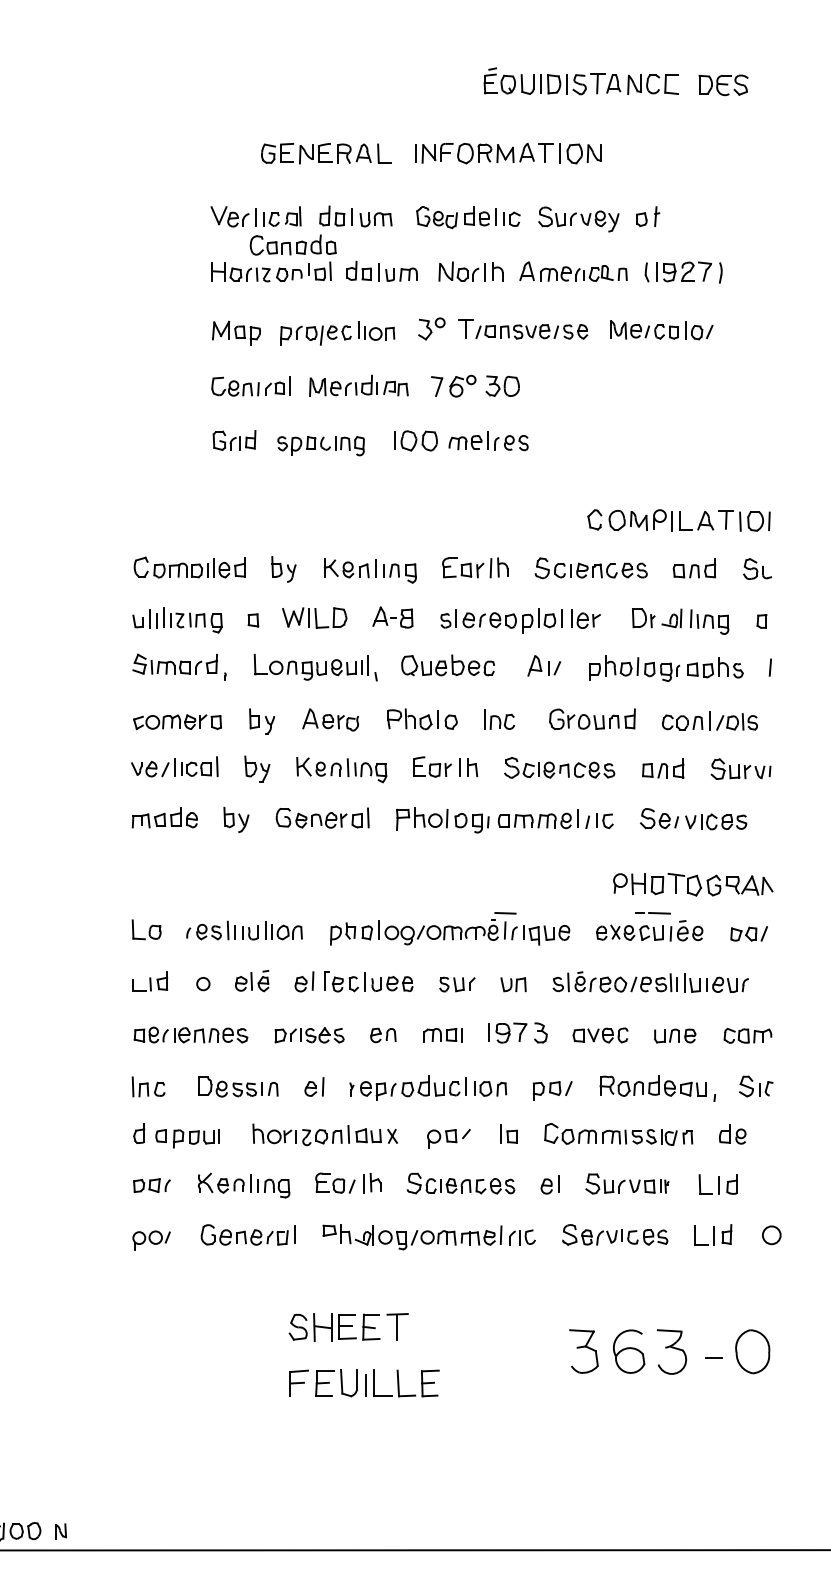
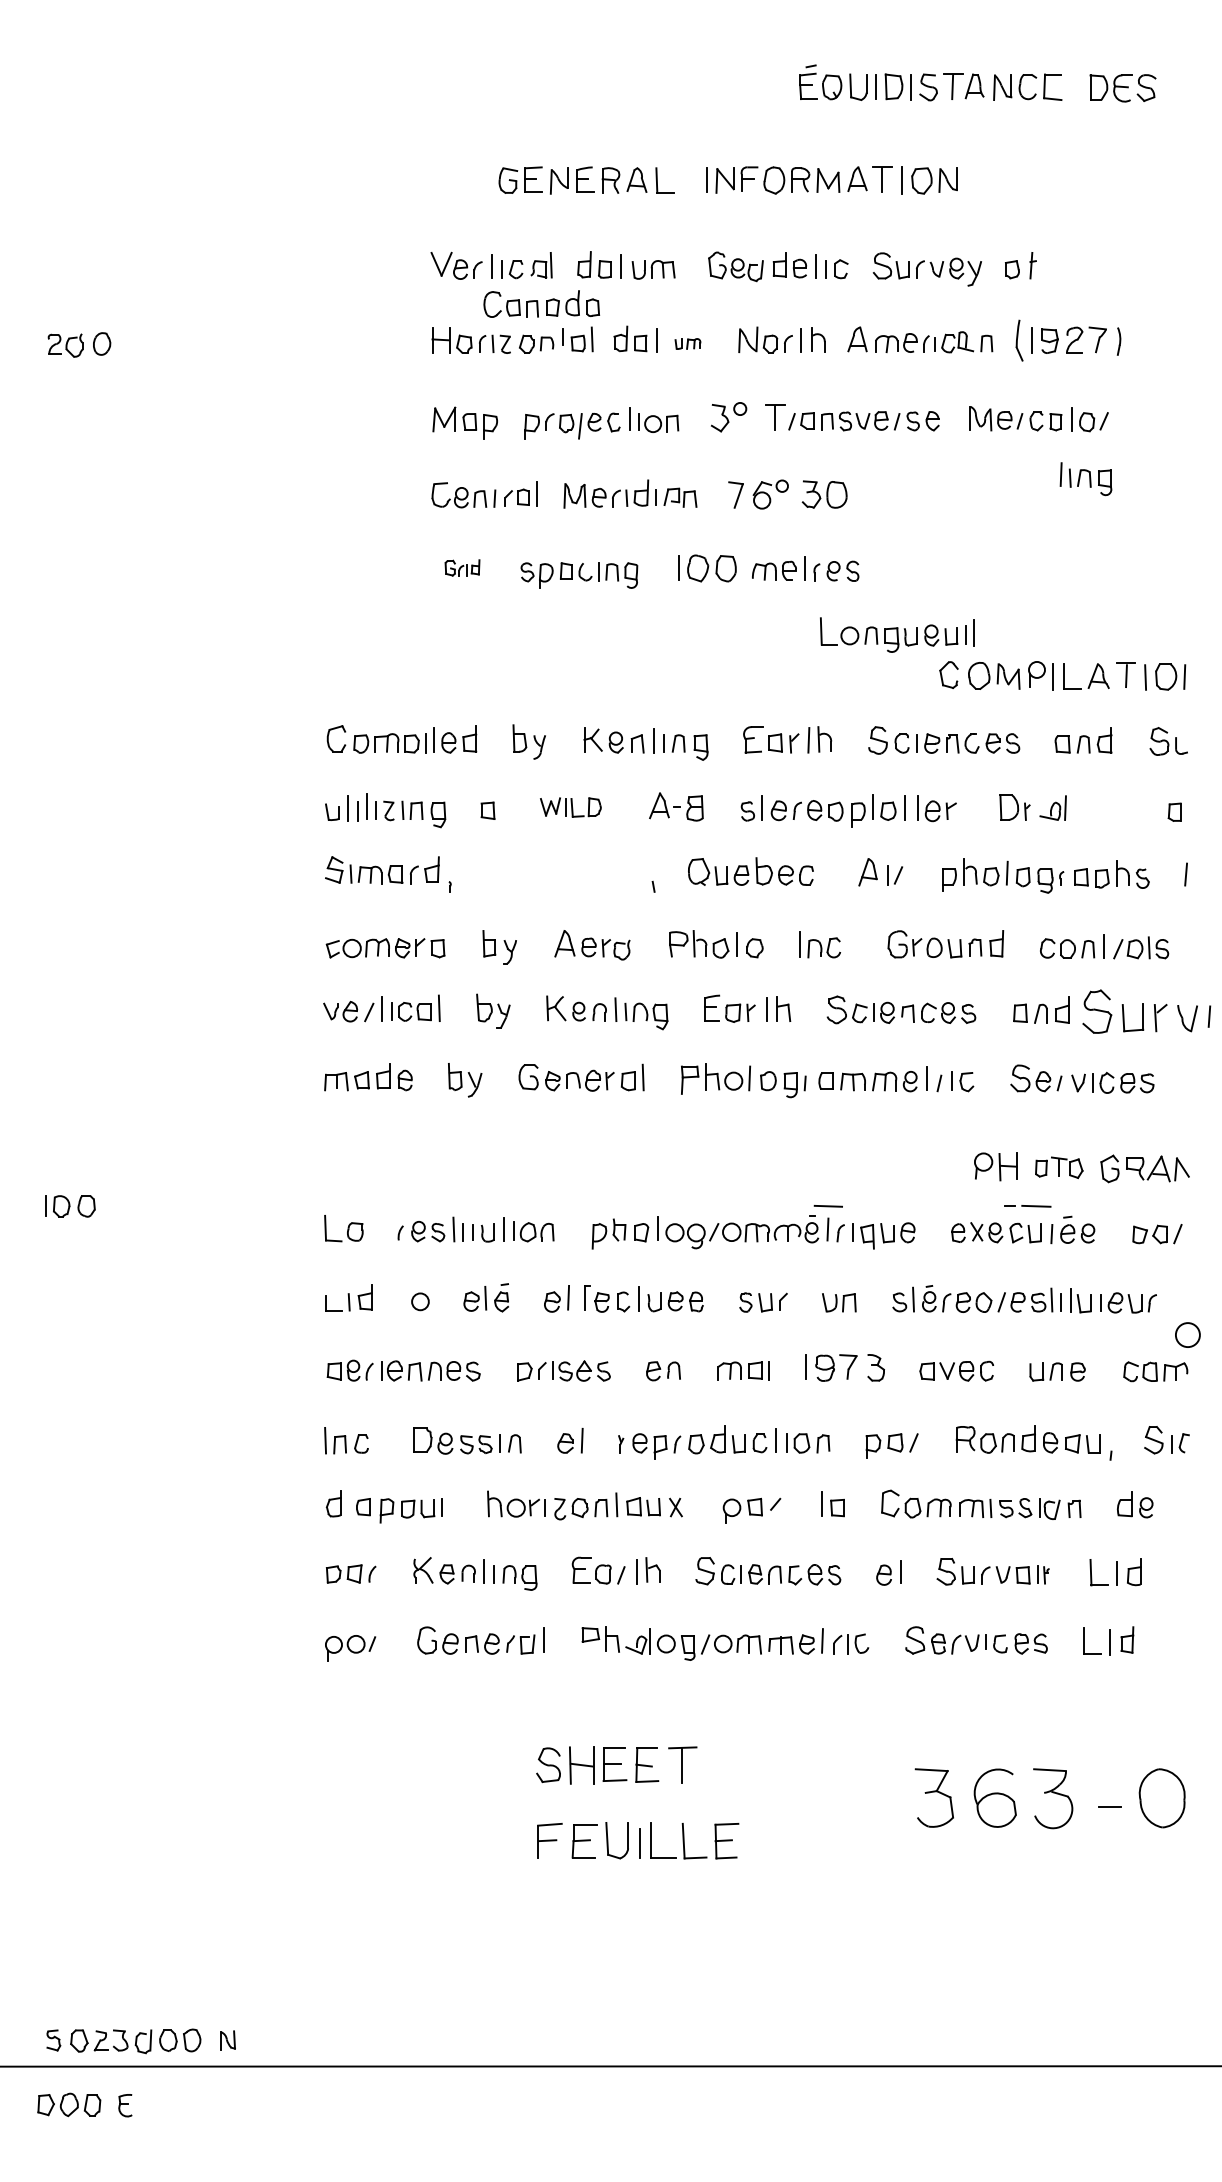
part: (647, 272) -> (1019, 340), size x1.6
part: (401, 274) -> (687, 343), size x0.6
part: (234, 440) -> (462, 567), size x0.6
part: (314, 617) -> (570, 807), size x0.7
part: (709, 622) -> (1085, 479), moved
part: (311, 666) -> (897, 634), moved
part: (740, 769) -> (1145, 1011), size x1.6
part: (676, 884) -> (1059, 1167), size x0.7
circle: (771, 1234) -> (1187, 1334), moved

